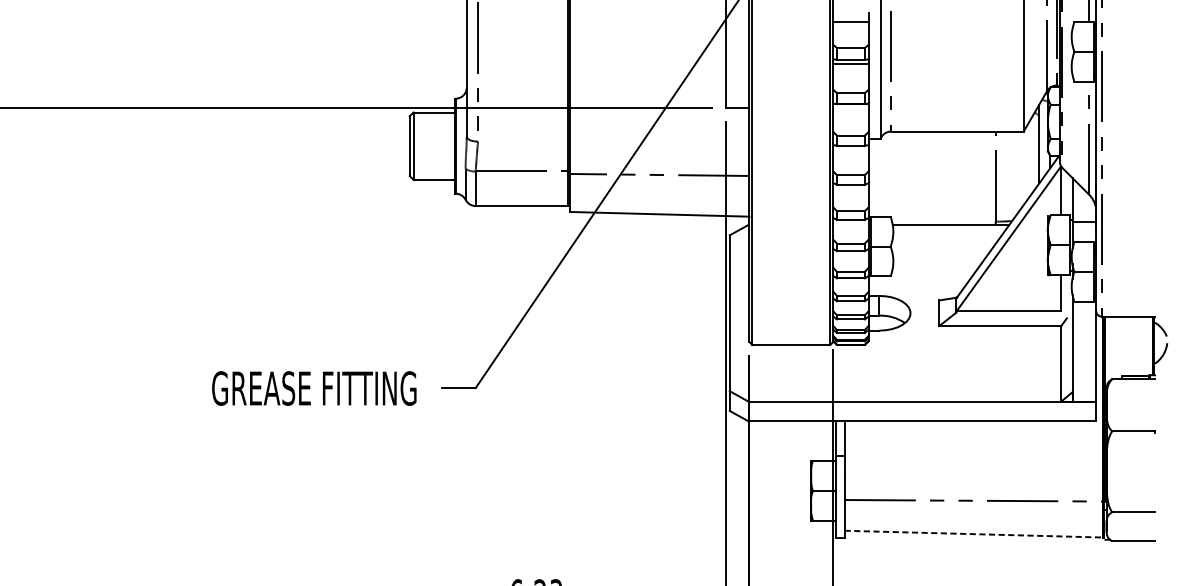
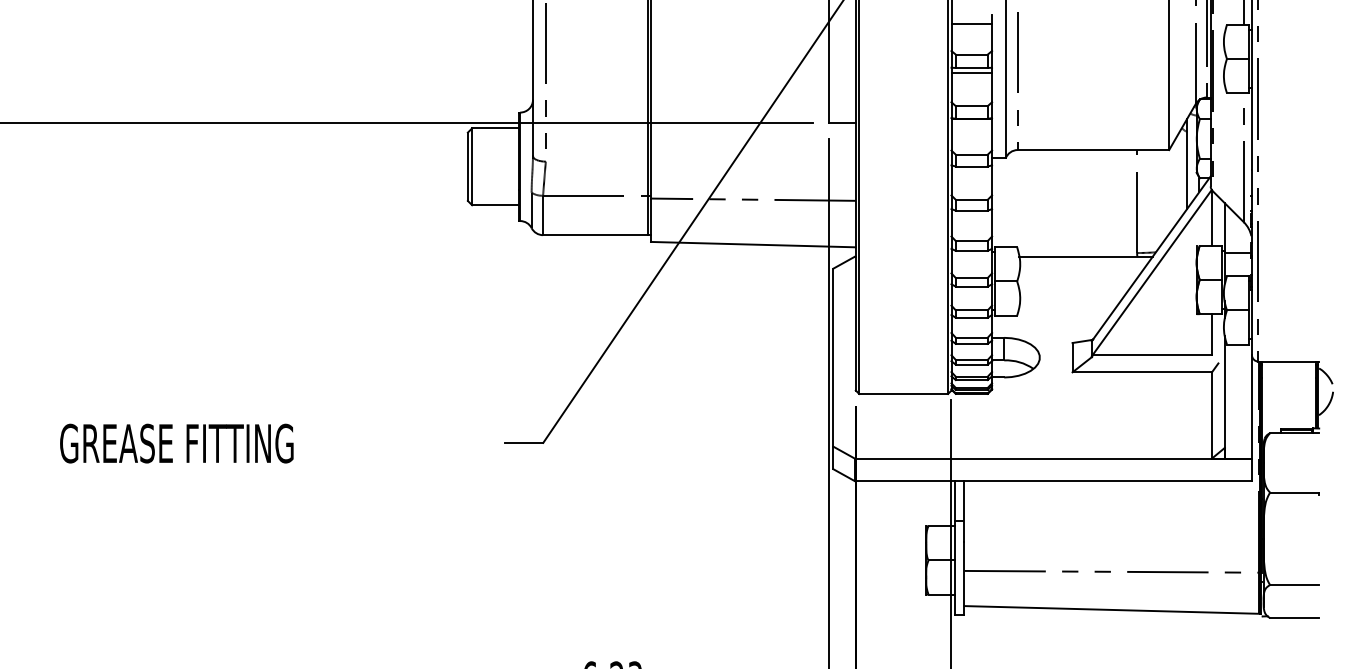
text: (314, 388) -> (176, 443), moved
line: (974, 533) -> (1112, 609), dashed -> solid

